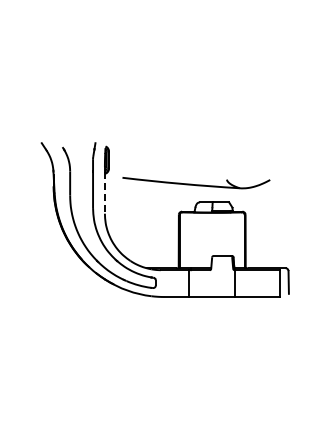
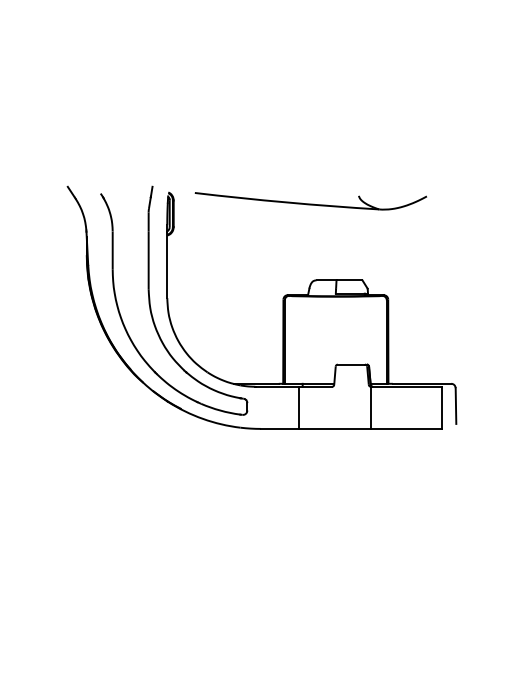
part: (196, 183) -> (311, 201), moved
line: (104, 192) -> (166, 264), dashed -> solid

